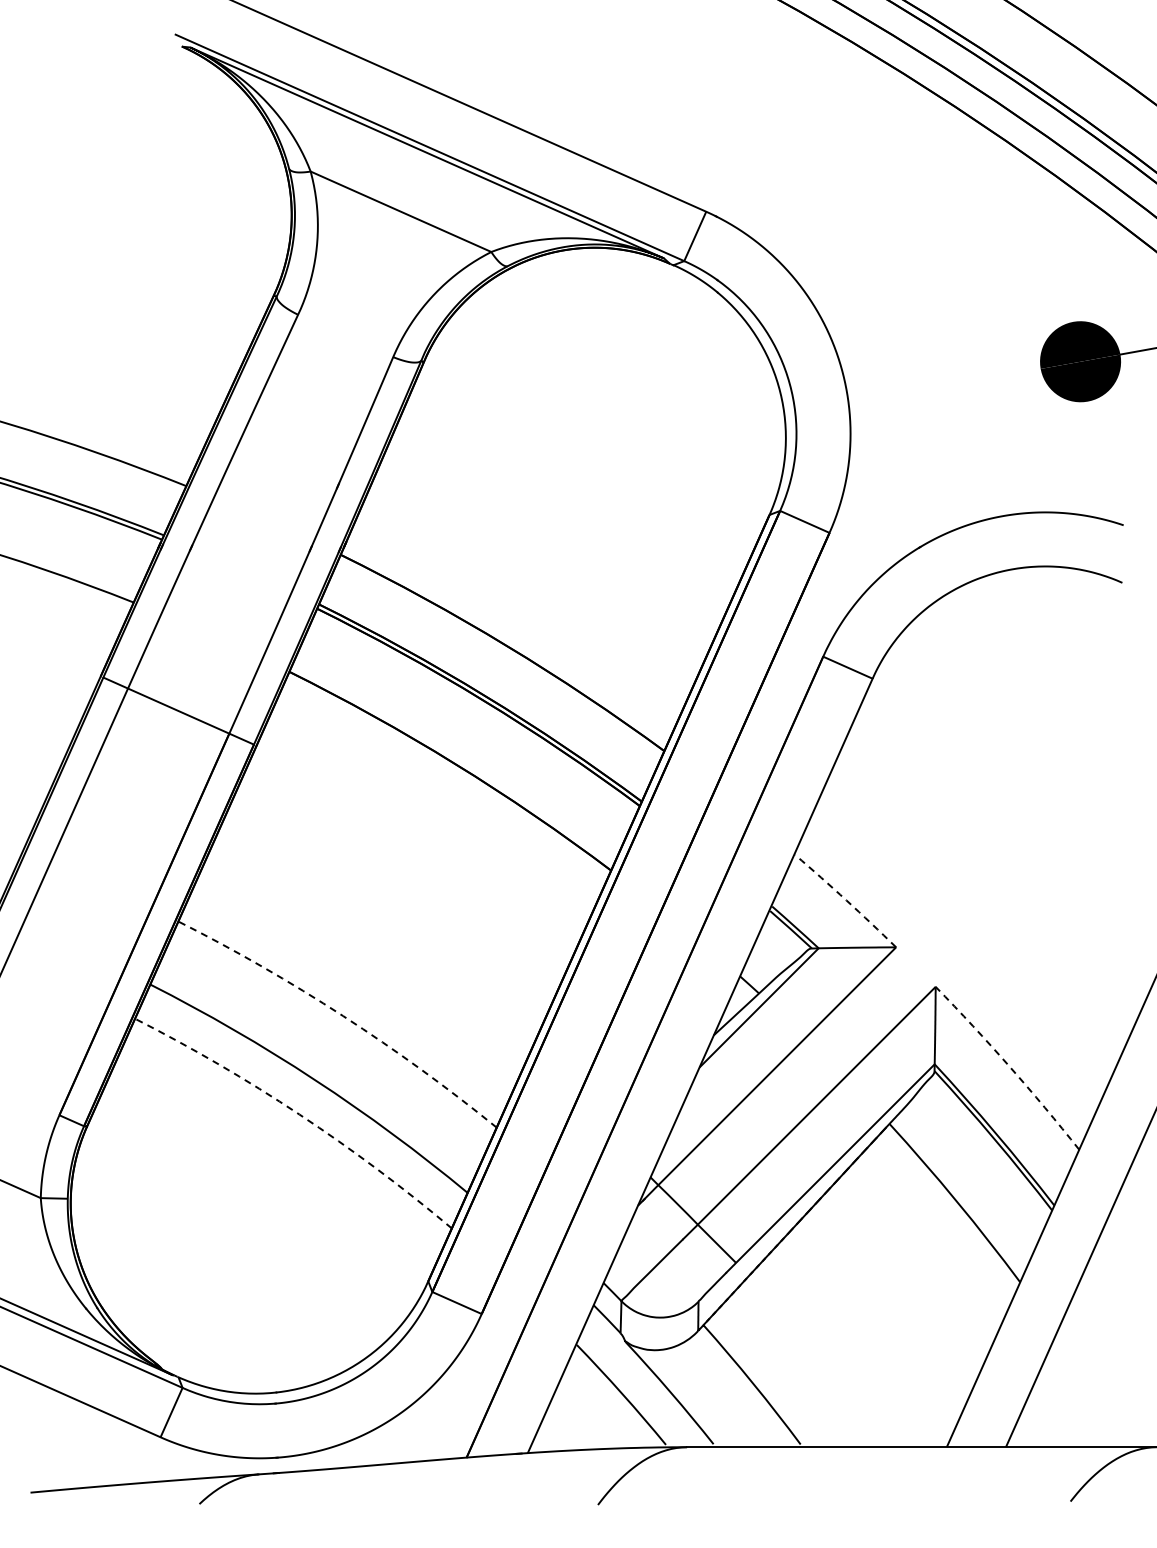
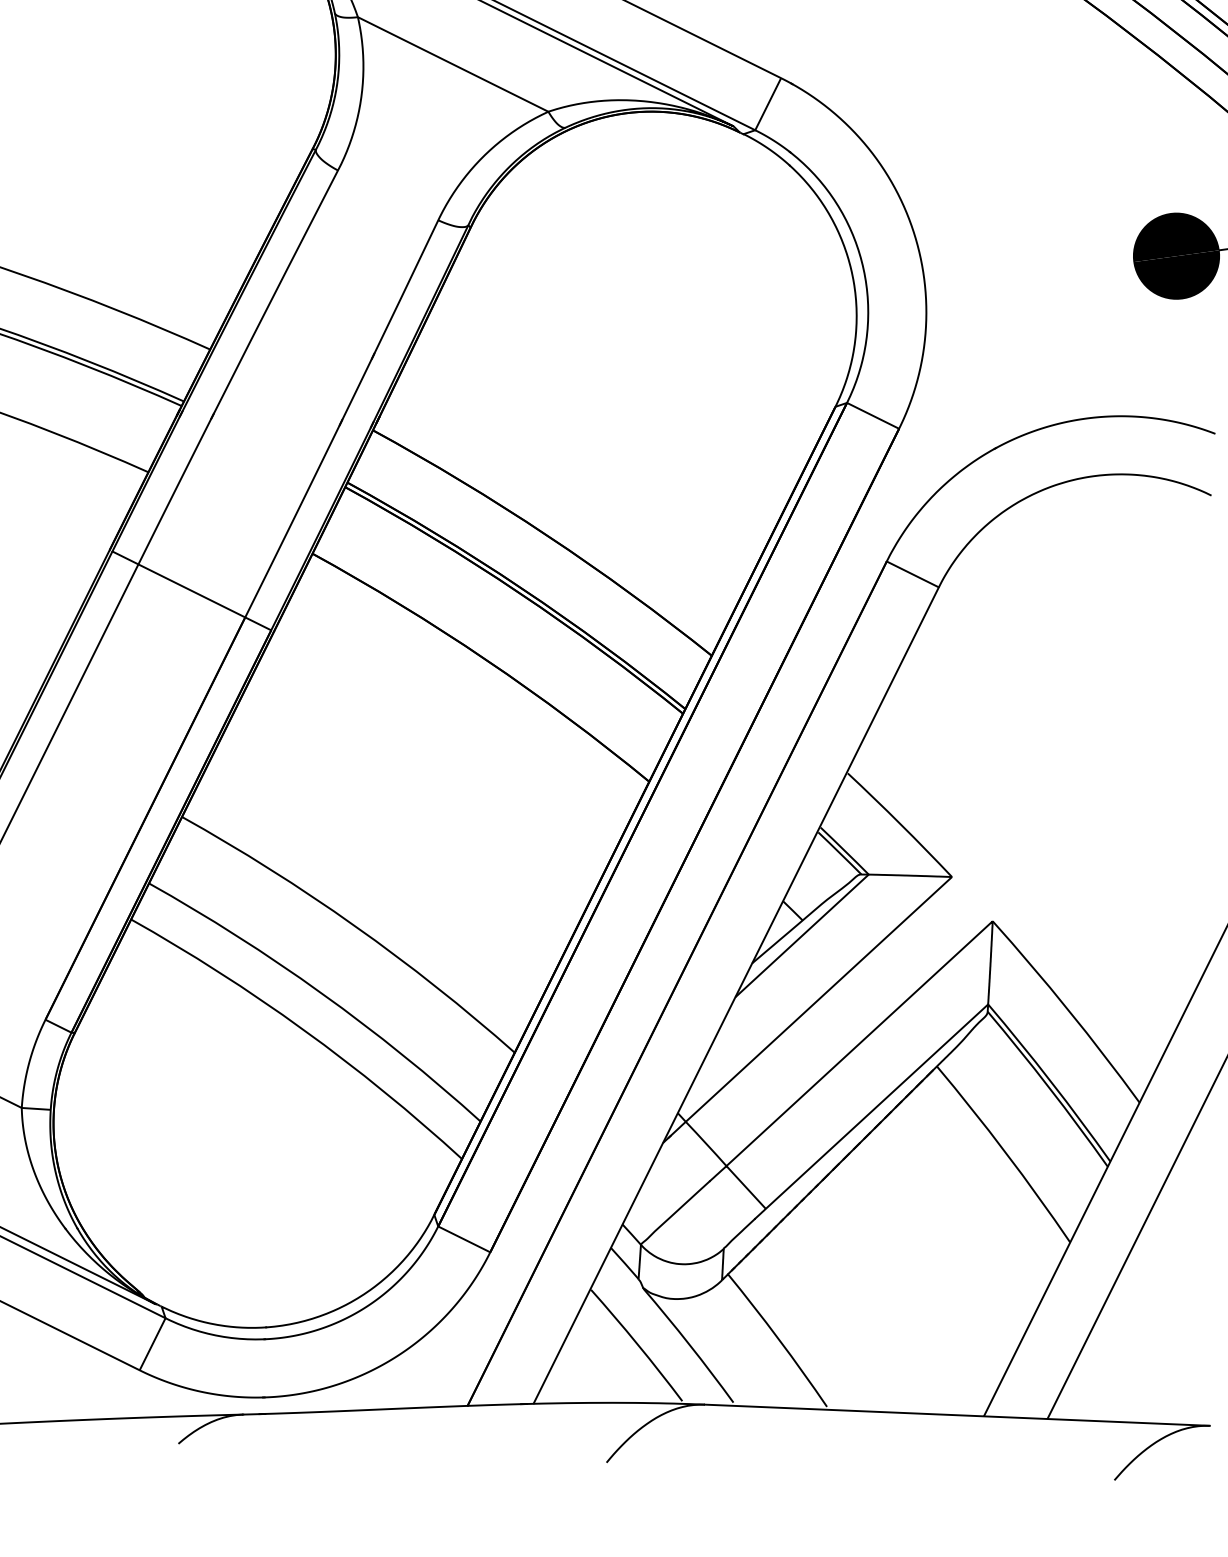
line: (846, 900) -> (900, 824), dashed -> solid
line: (343, 1016) -> (355, 926), dashed -> solid
line: (1009, 1066) -> (1068, 1010), dashed -> solid
line: (299, 1114) -> (303, 1029), dashed -> solid

